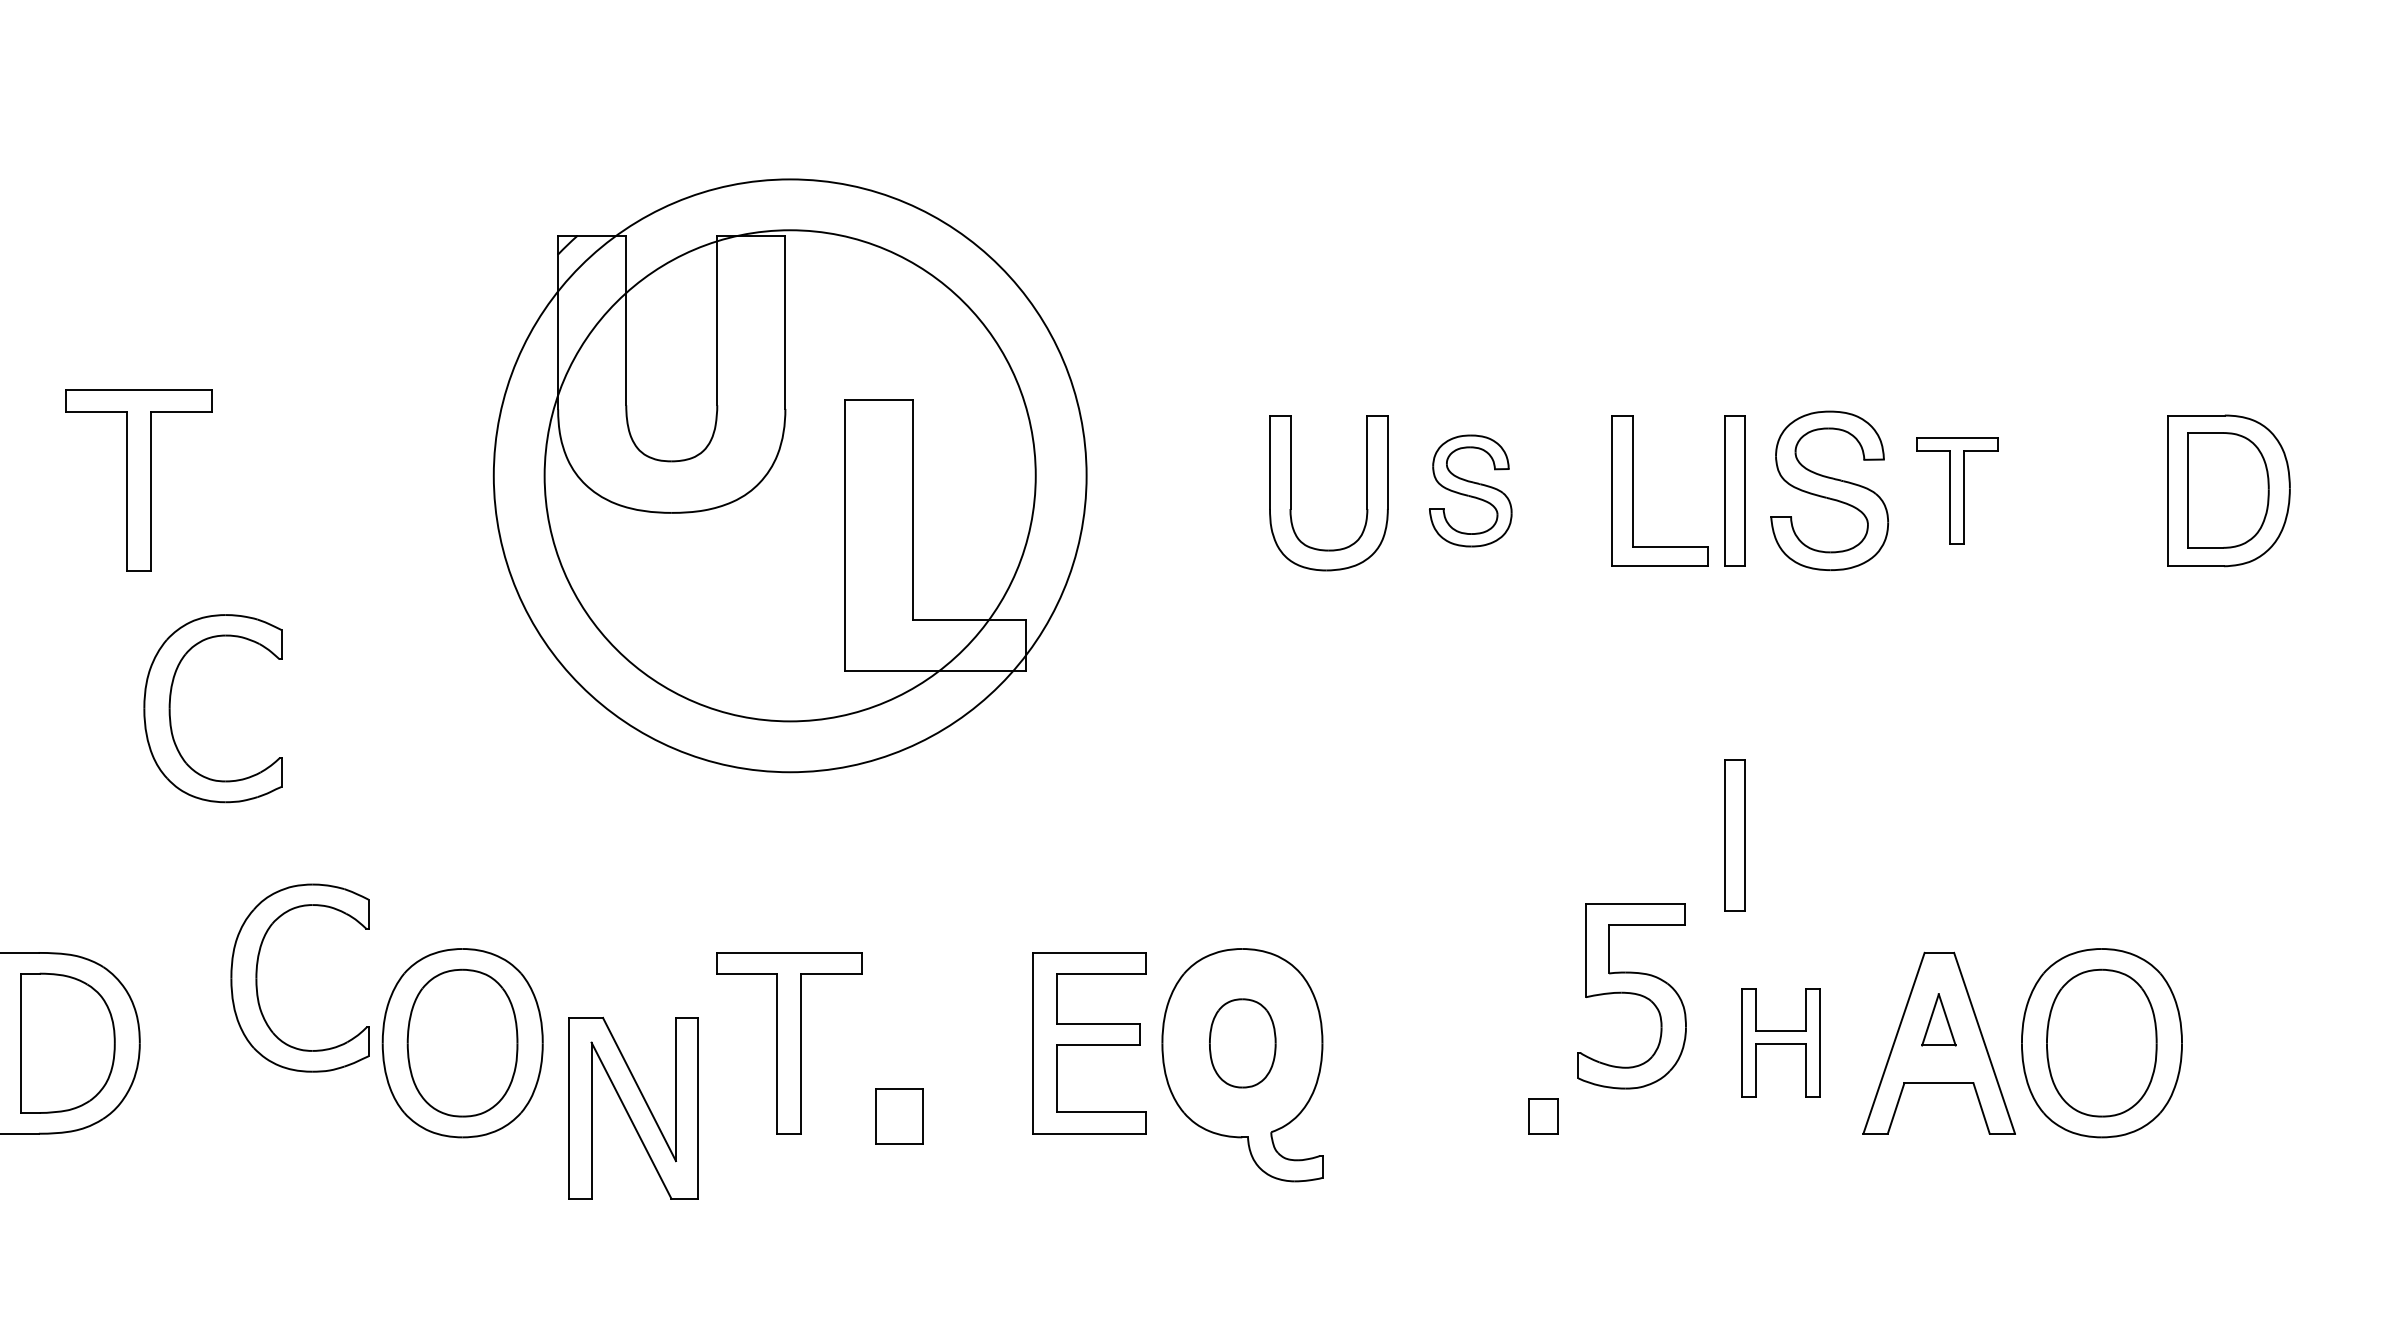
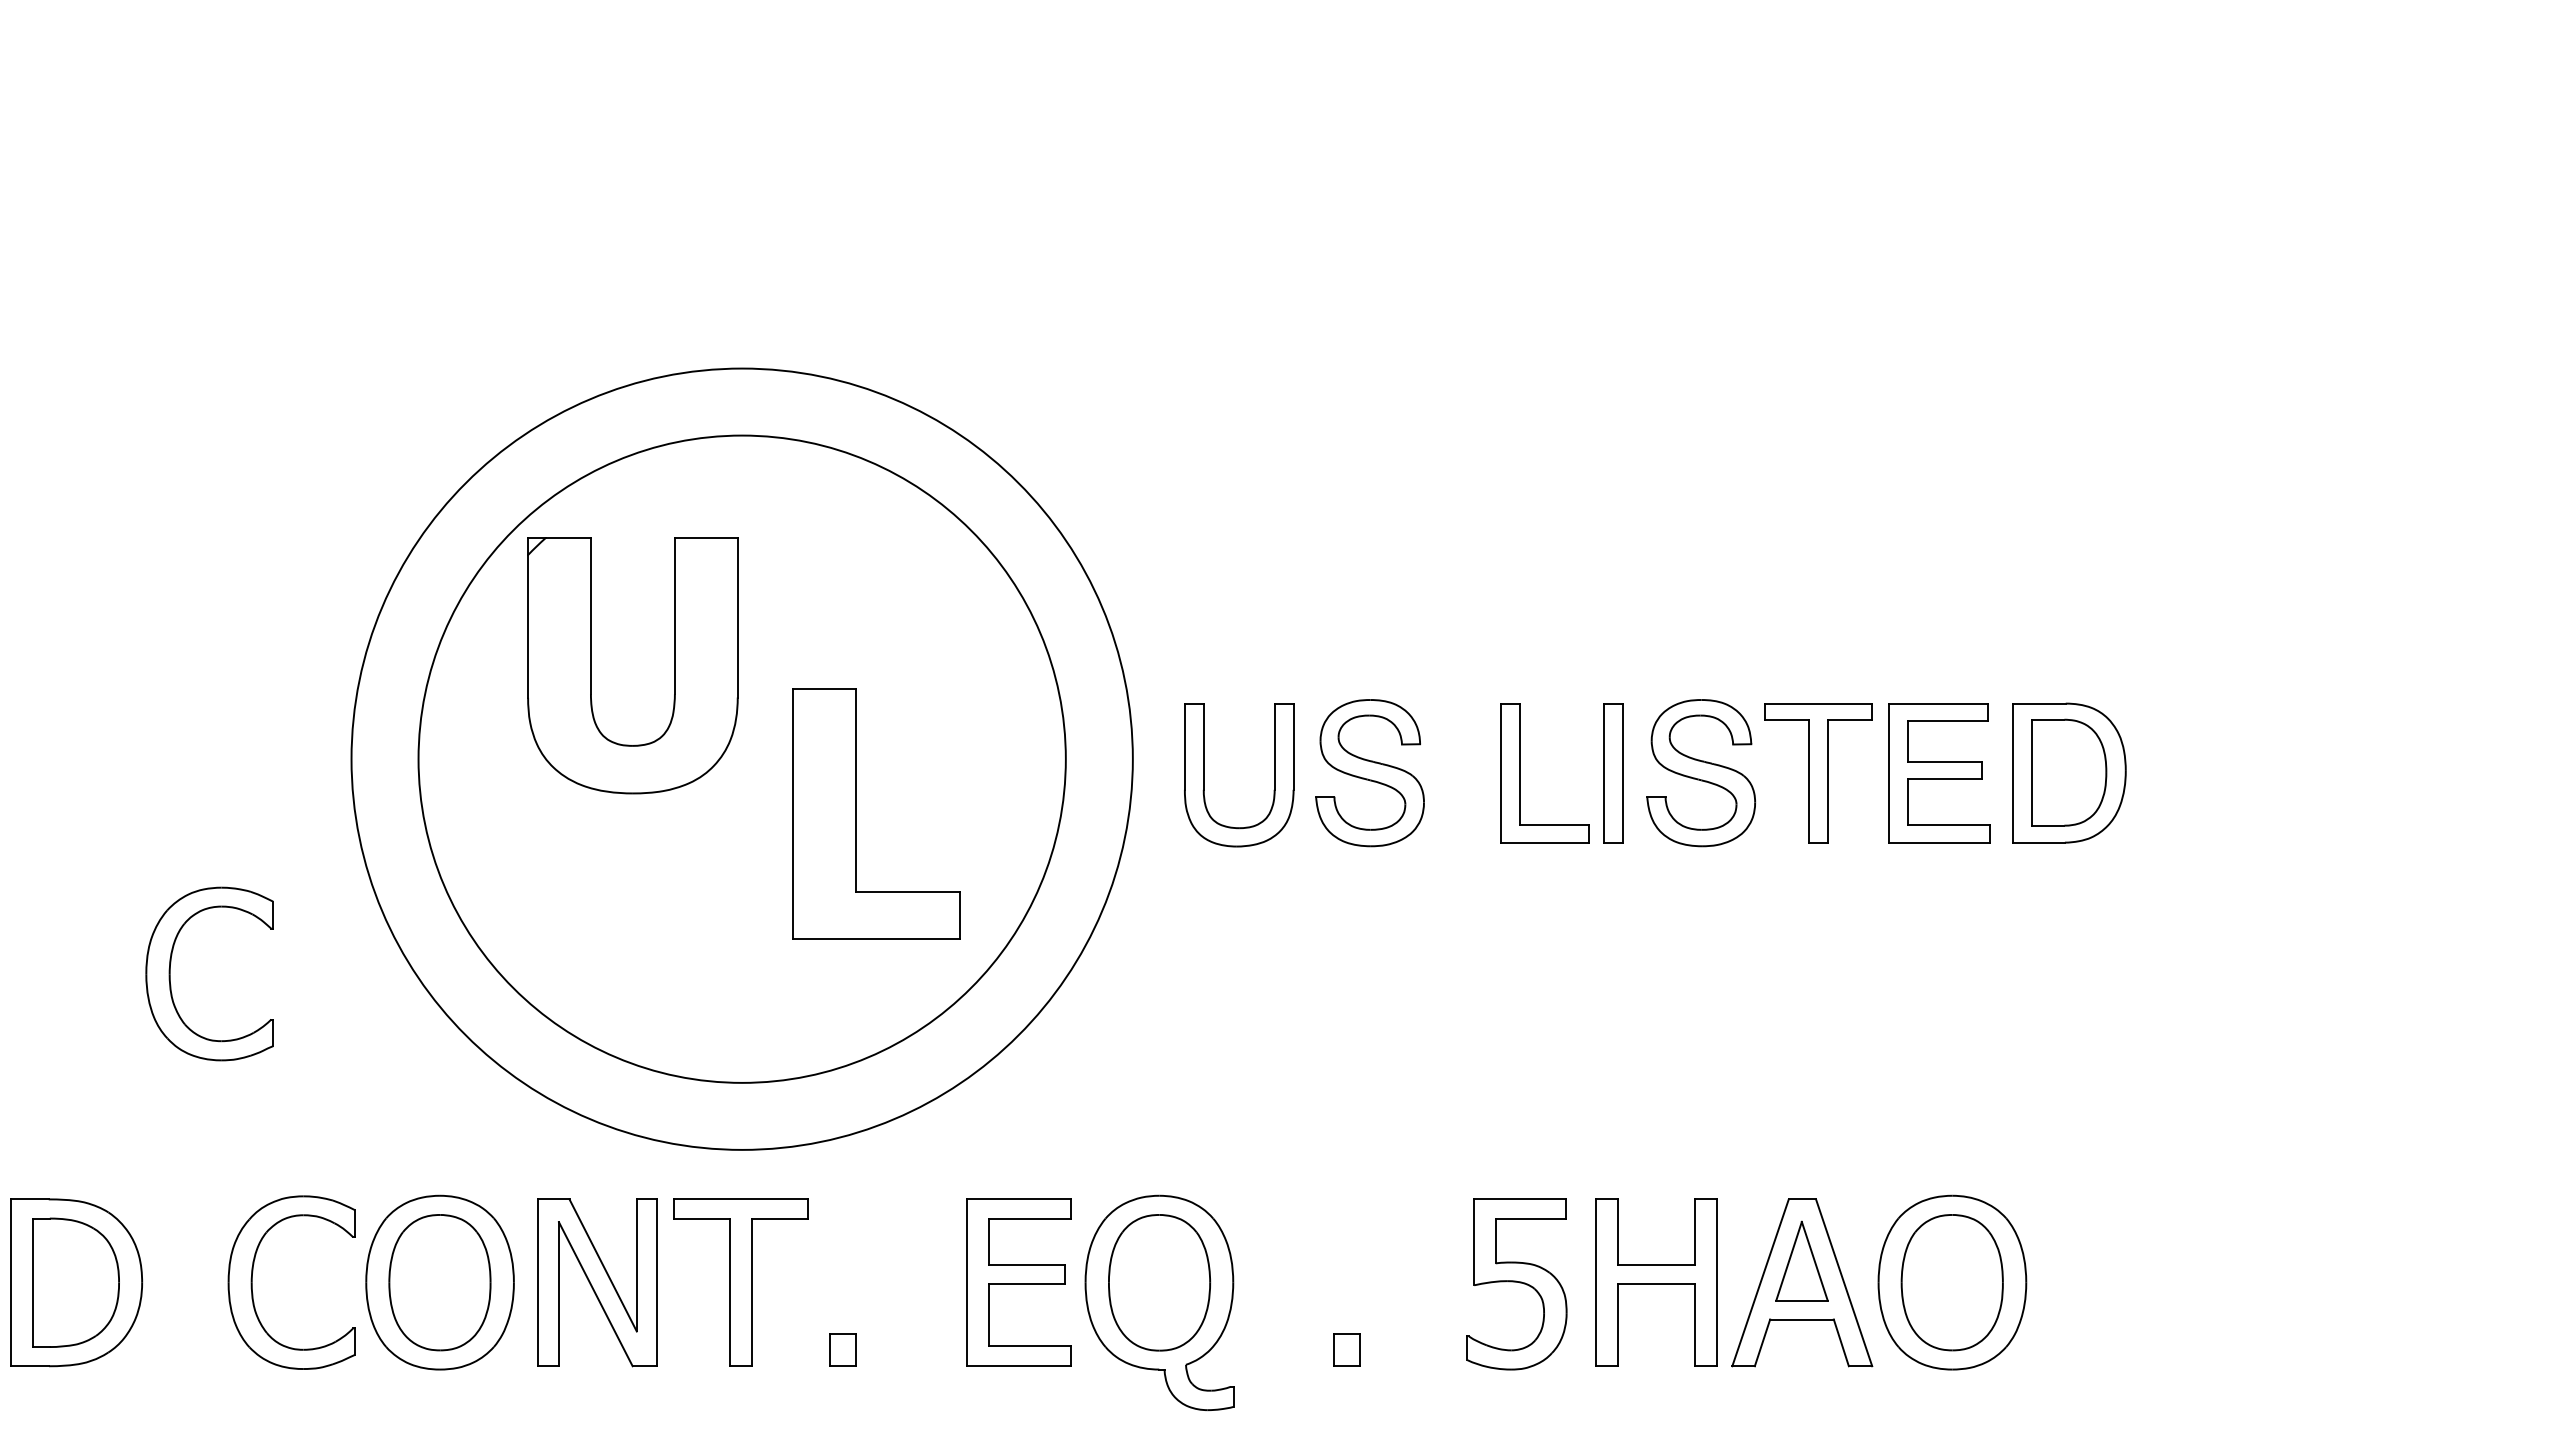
circle: (789, 475) -> (741, 758), size x1.43
circle: (789, 475) -> (741, 758), size x1.43
part: (138, 480) -> (140, 763), removed
part: (1470, 491) -> (1369, 773), size x1.43
part: (1956, 491) -> (1818, 773), size x1.43
part: (2087, 491) -> (1939, 773), added
part: (1734, 835) -> (1613, 1091), removed
part: (257, 977) -> (252, 1282), moved
part: (1631, 996) -> (1516, 1284), moved
part: (1938, 1019) -> (1801, 1260), size x1.67
part: (1242, 1042) -> (1159, 1282), size x1.67
part: (1781, 1042) -> (1656, 1282), size x1.67
part: (633, 1108) -> (597, 1282), moved
part: (898, 1115) -> (842, 1349), size x0.62
part: (1542, 1115) -> (1346, 1349), moved

